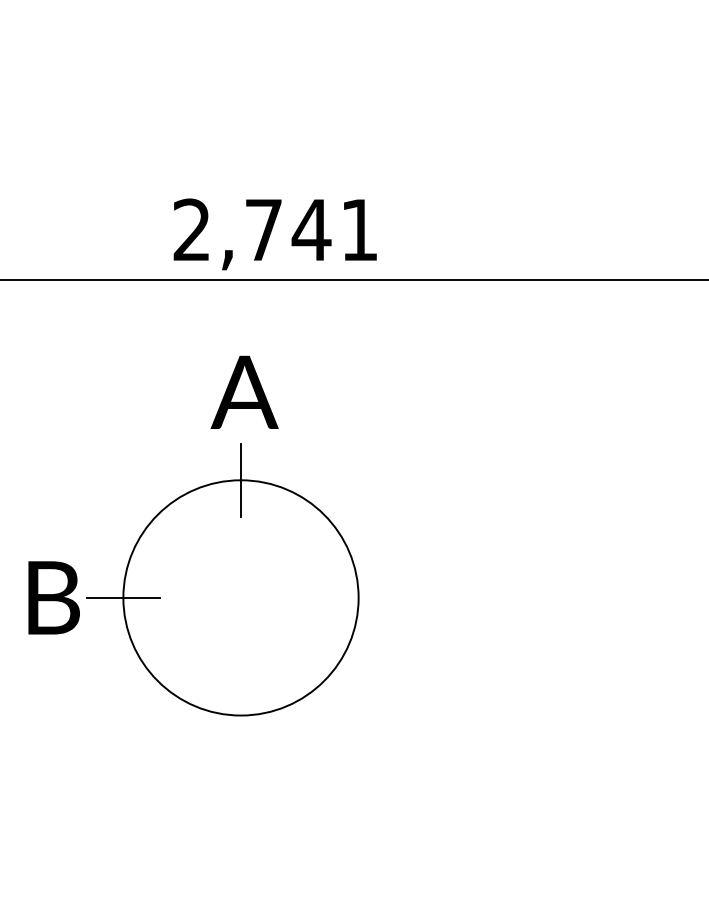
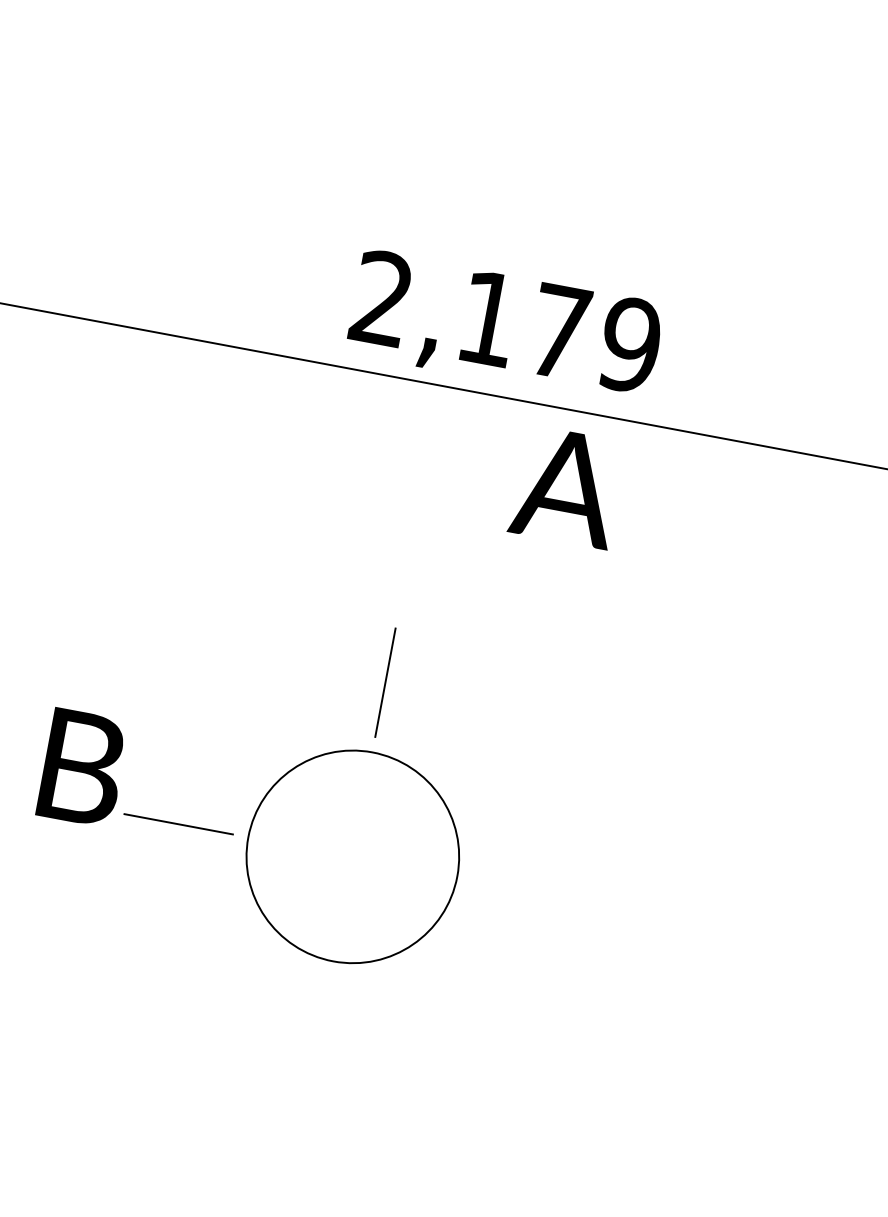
text: (312, 229) -> (560, 331), 2,741 -> 2,179
text: (244, 391) -> (567, 485), moved
text: (53, 597) -> (82, 767), moved
circle: (240, 597) -> (352, 856), size x0.6

